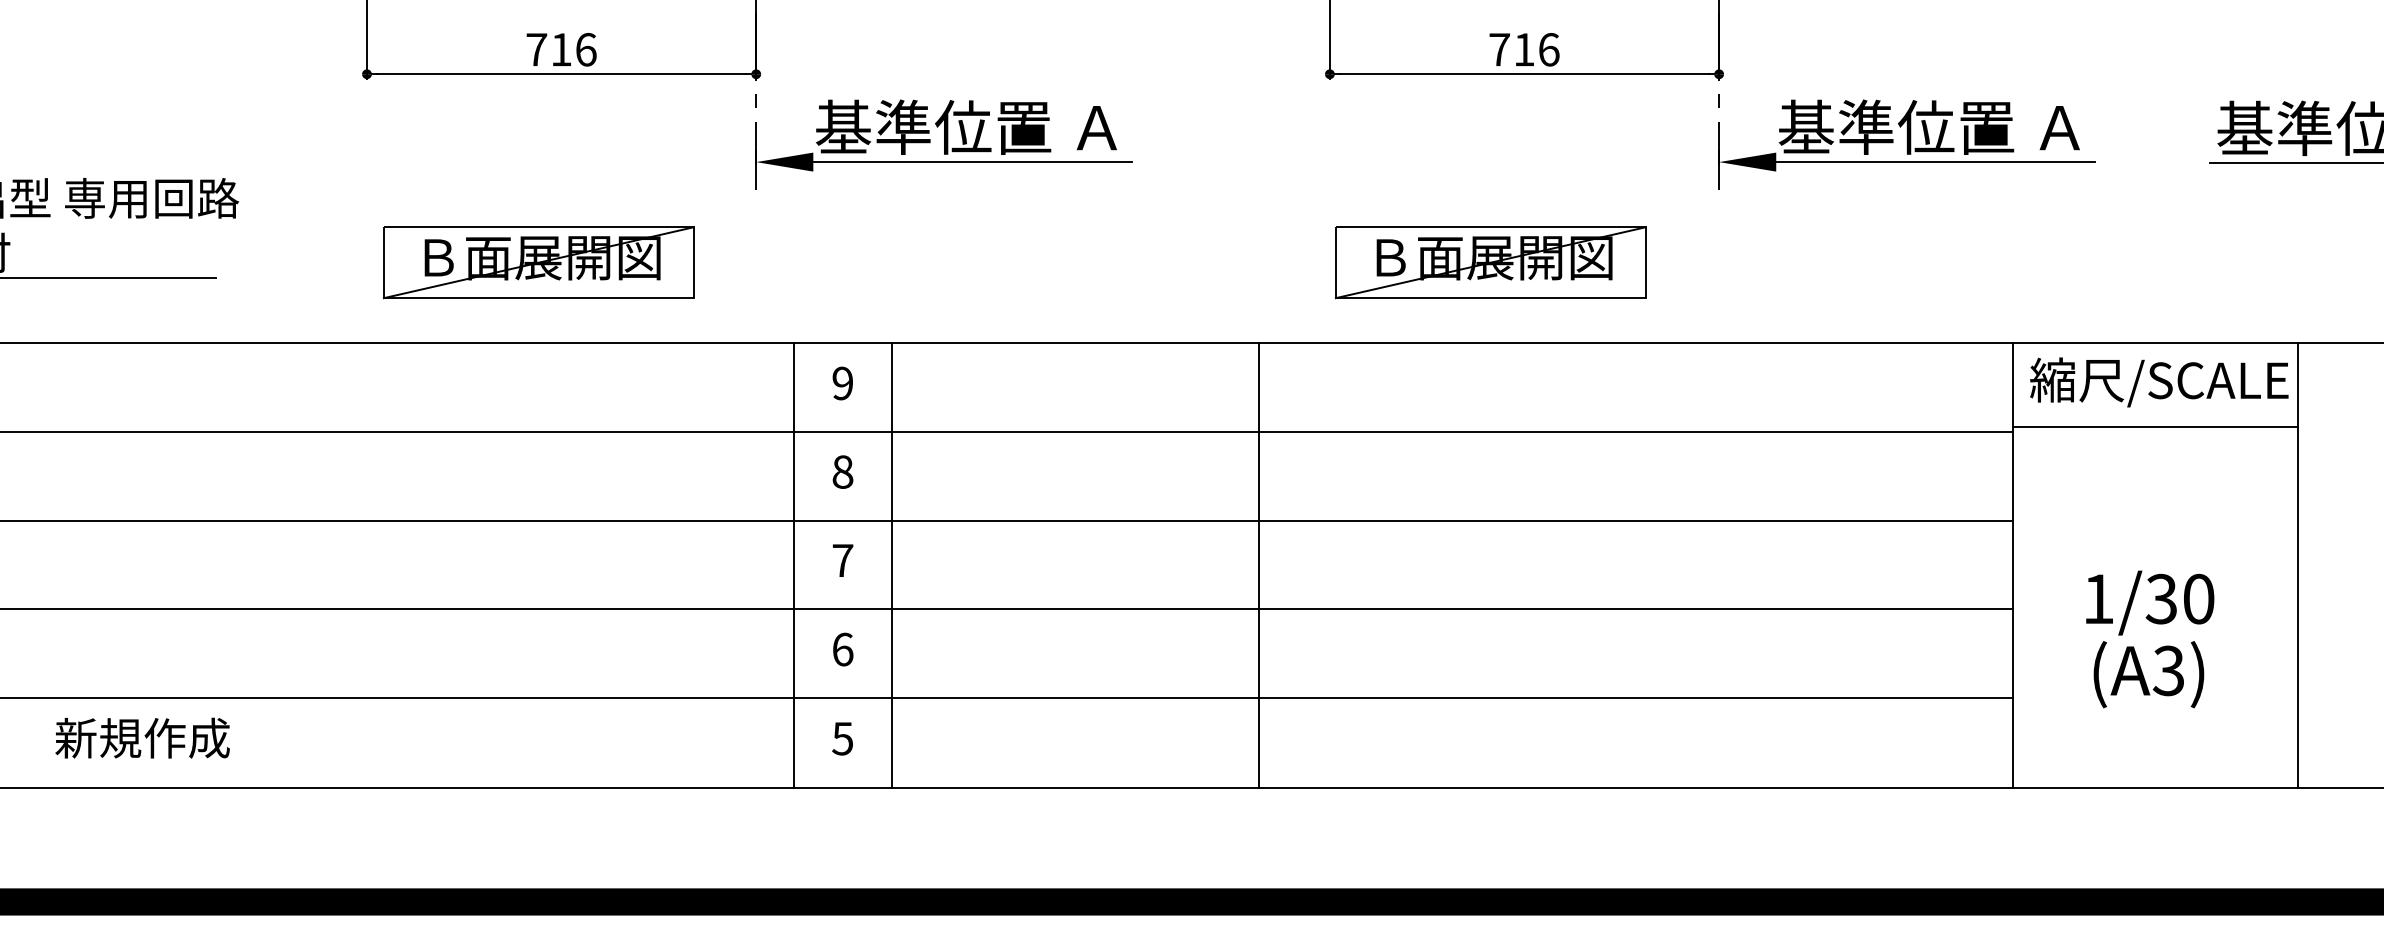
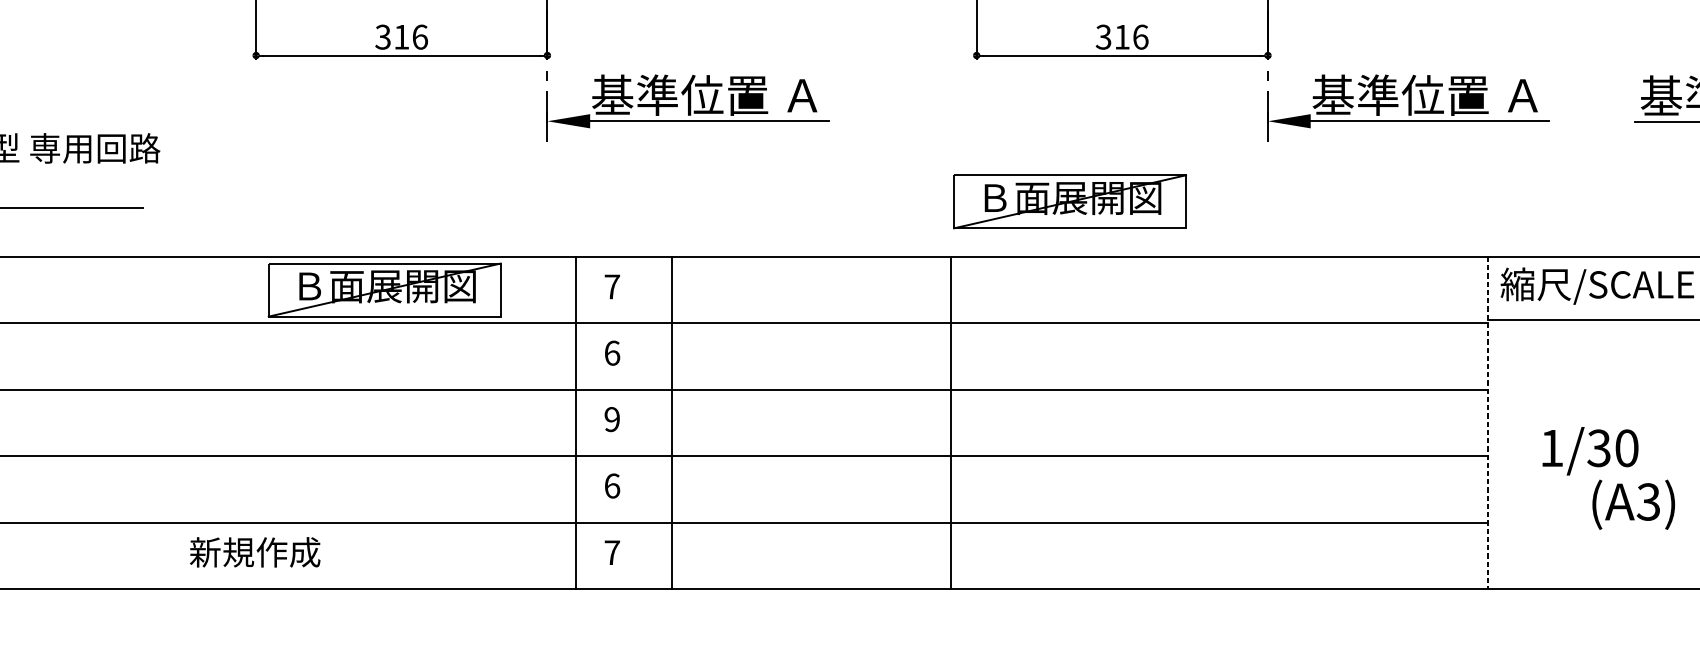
text: (536, 49) -> (383, 37), 716 -> 316
text: (1499, 49) -> (1103, 37), 716 -> 316
part: (538, 262) -> (384, 289), moved
part: (1490, 262) -> (1069, 201), moved
text: (842, 383) -> (611, 286), 9 -> 7
text: (842, 471) -> (611, 352), 8 -> 6
text: (842, 560) -> (611, 419), 7 -> 9
line: (892, 565) -> (671, 423), moved
line: (1259, 565) -> (951, 423), moved
line: (2012, 566) -> (1487, 423), solid -> dashed
text: (2148, 674) -> (1633, 504), moved
text: (142, 737) -> (255, 551), moved
text: (842, 738) -> (611, 552), 5 -> 7

